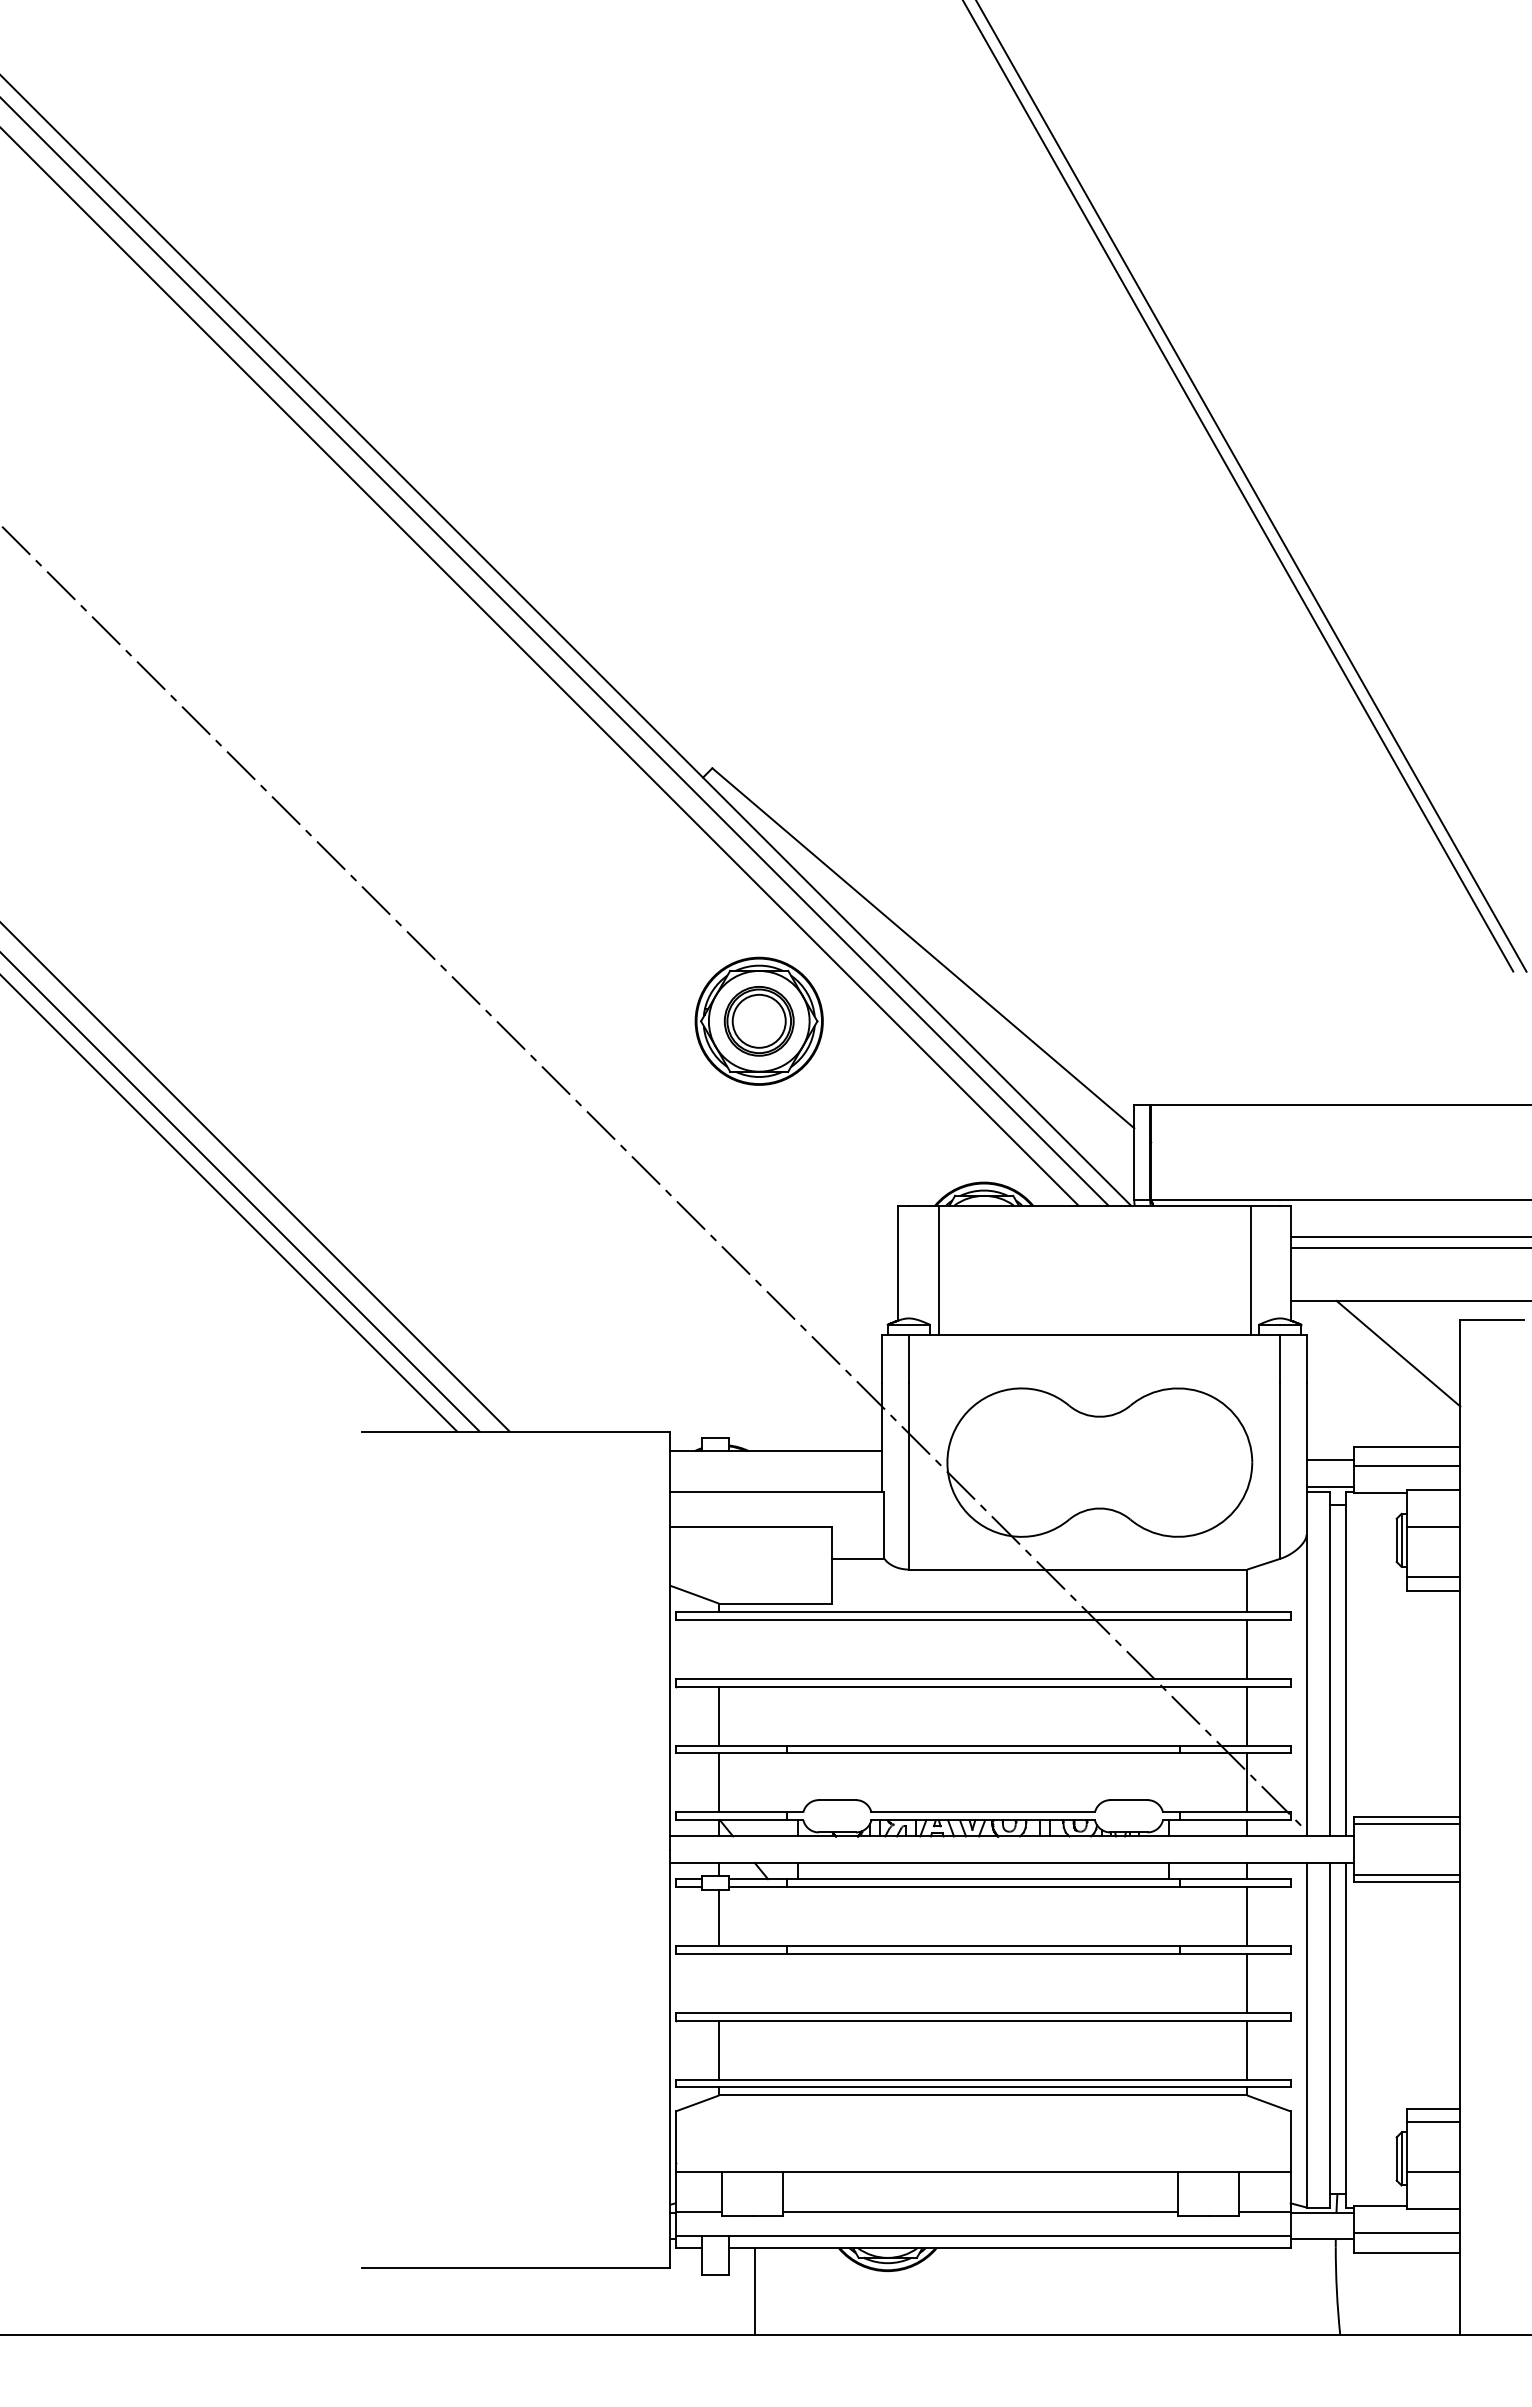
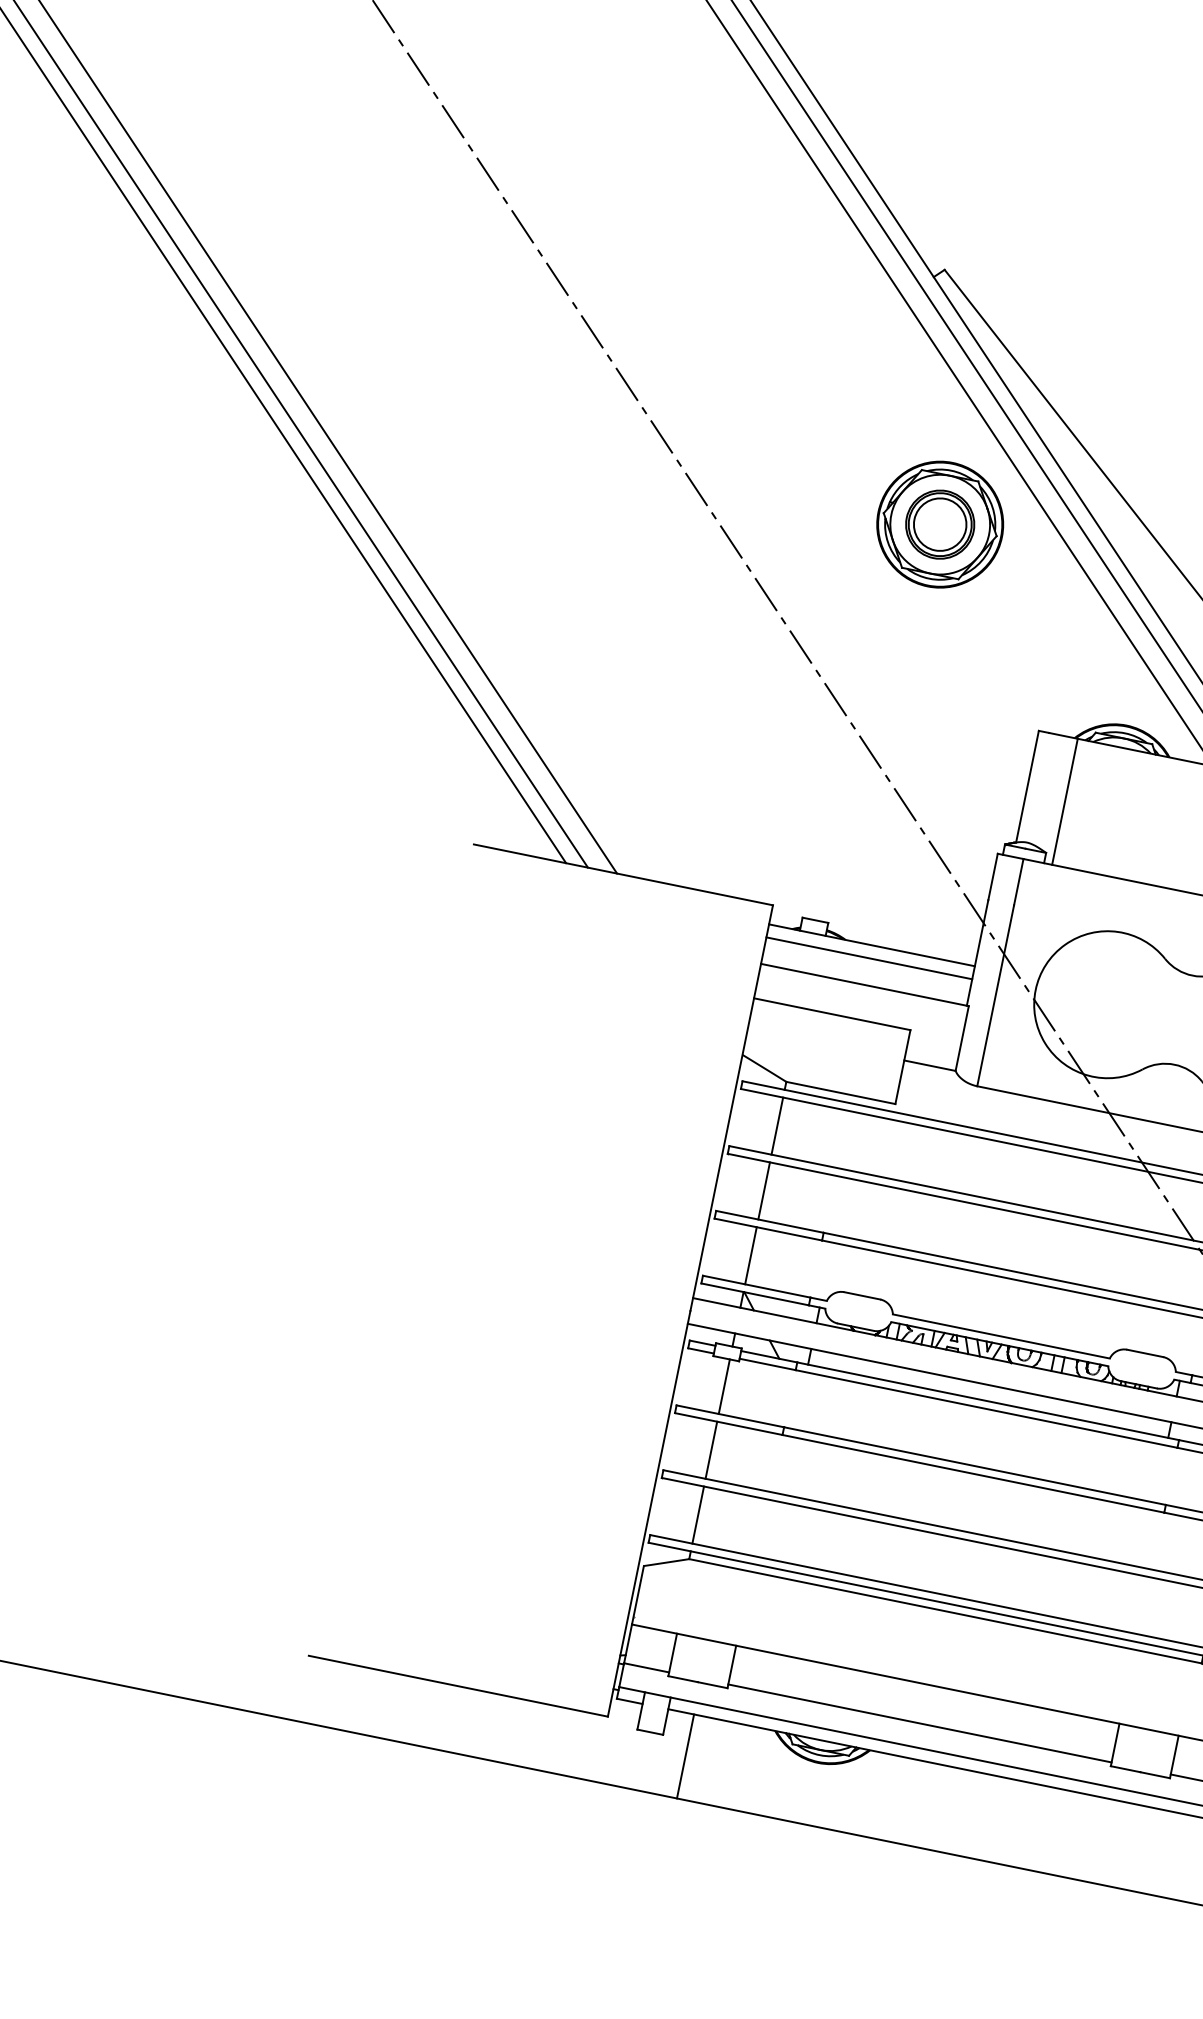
line: (776, 1464) -> (869, 958), added
line: (719, 1648) -> (777, 1125), added
line: (719, 1982) -> (711, 1449), added

